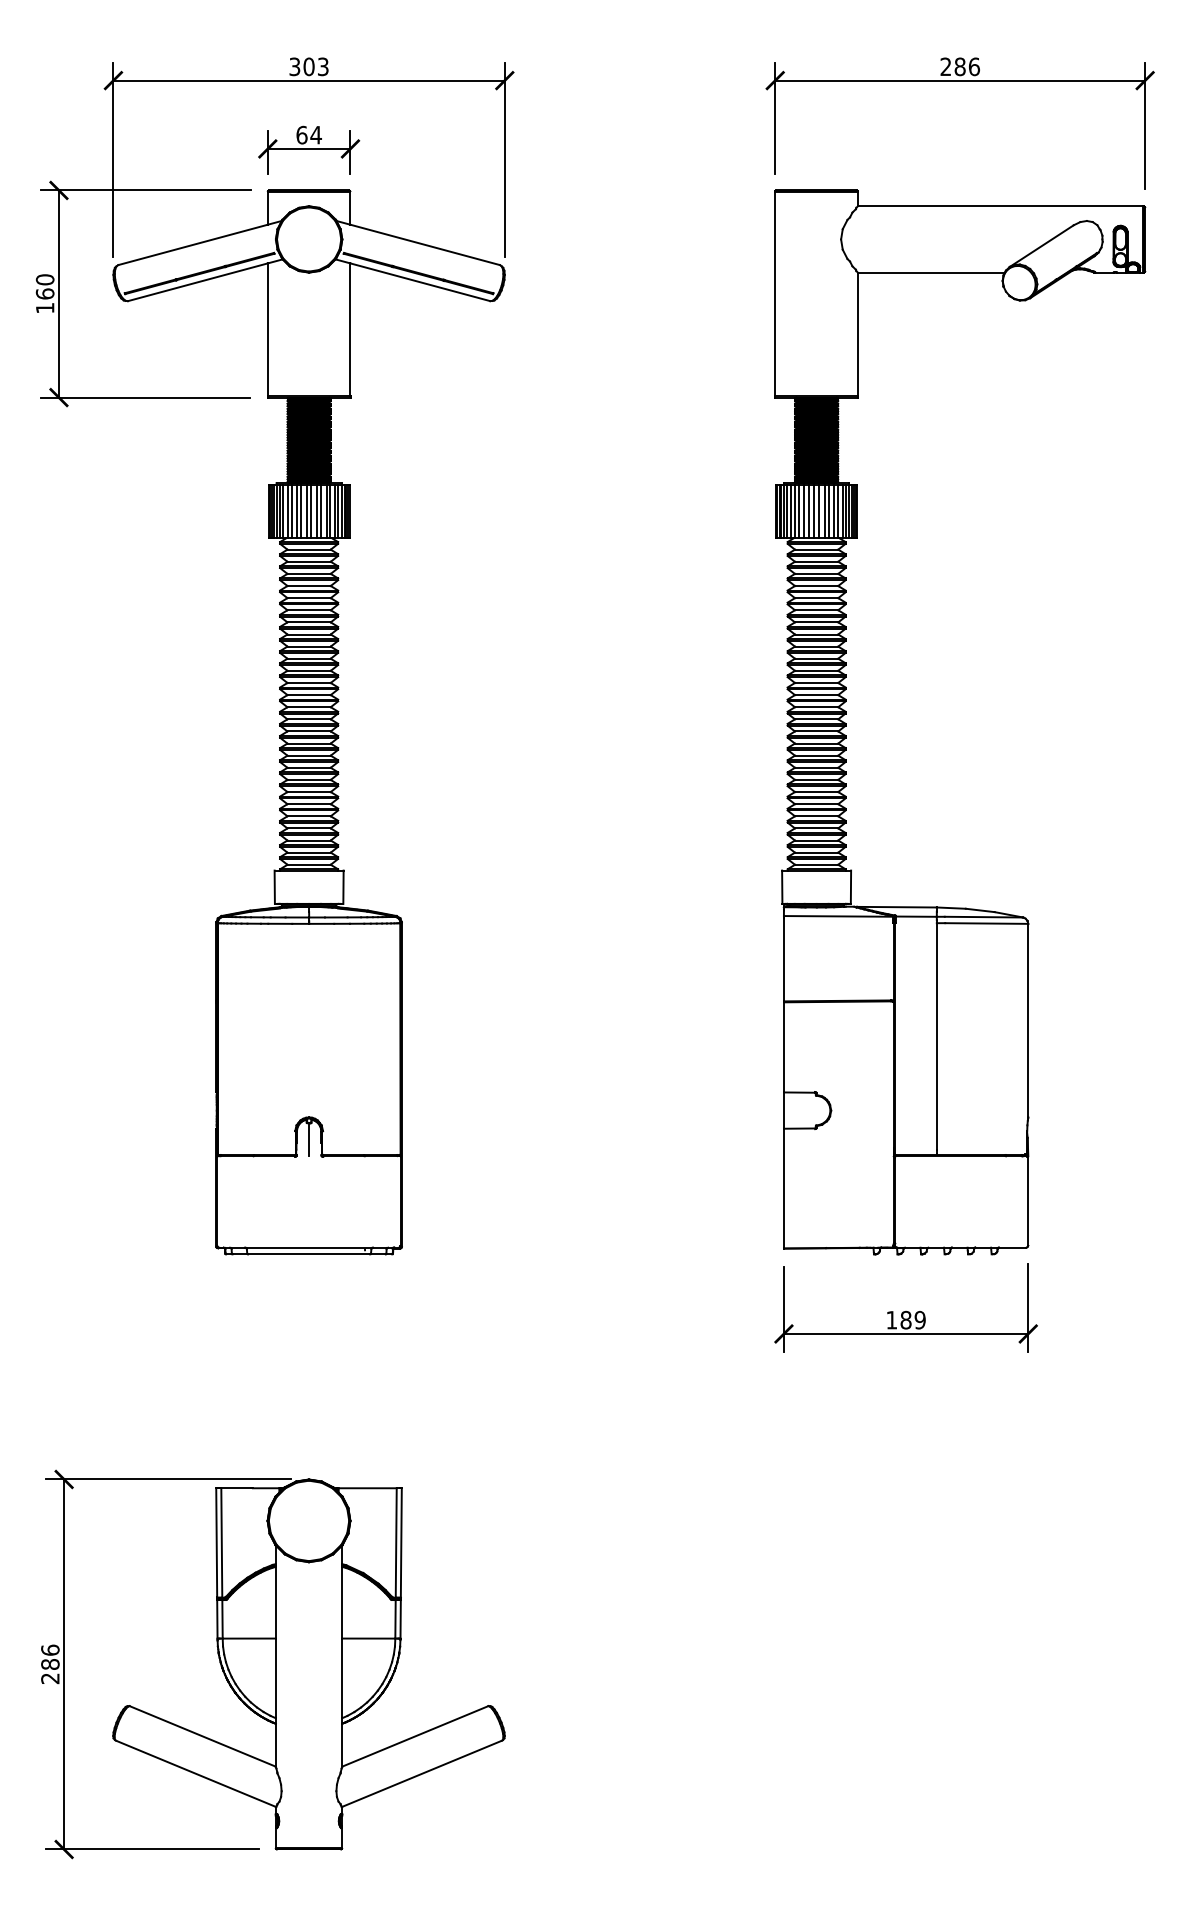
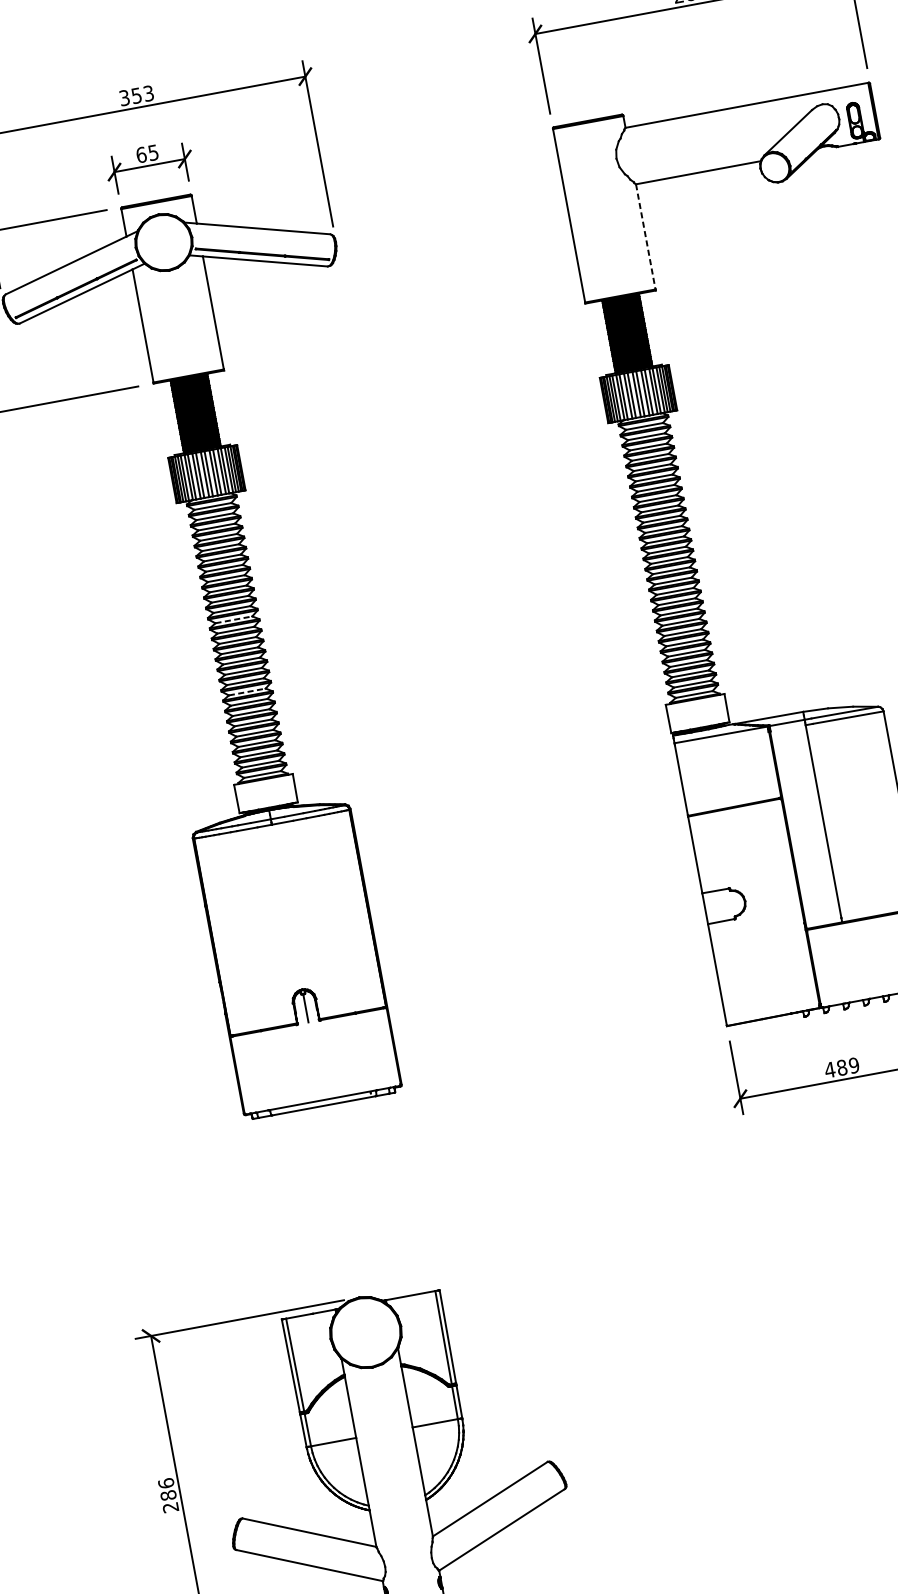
text: (308, 66) -> (136, 95), 303 -> 353
text: (315, 135) -> (153, 153), 64 -> 65
line: (857, 334) -> (645, 236), solid -> dashed
line: (309, 682) -> (234, 619), solid -> dashed
line: (309, 767) -> (247, 691), solid -> dashed
text: (891, 1320) -> (829, 1070), 189 -> 489

